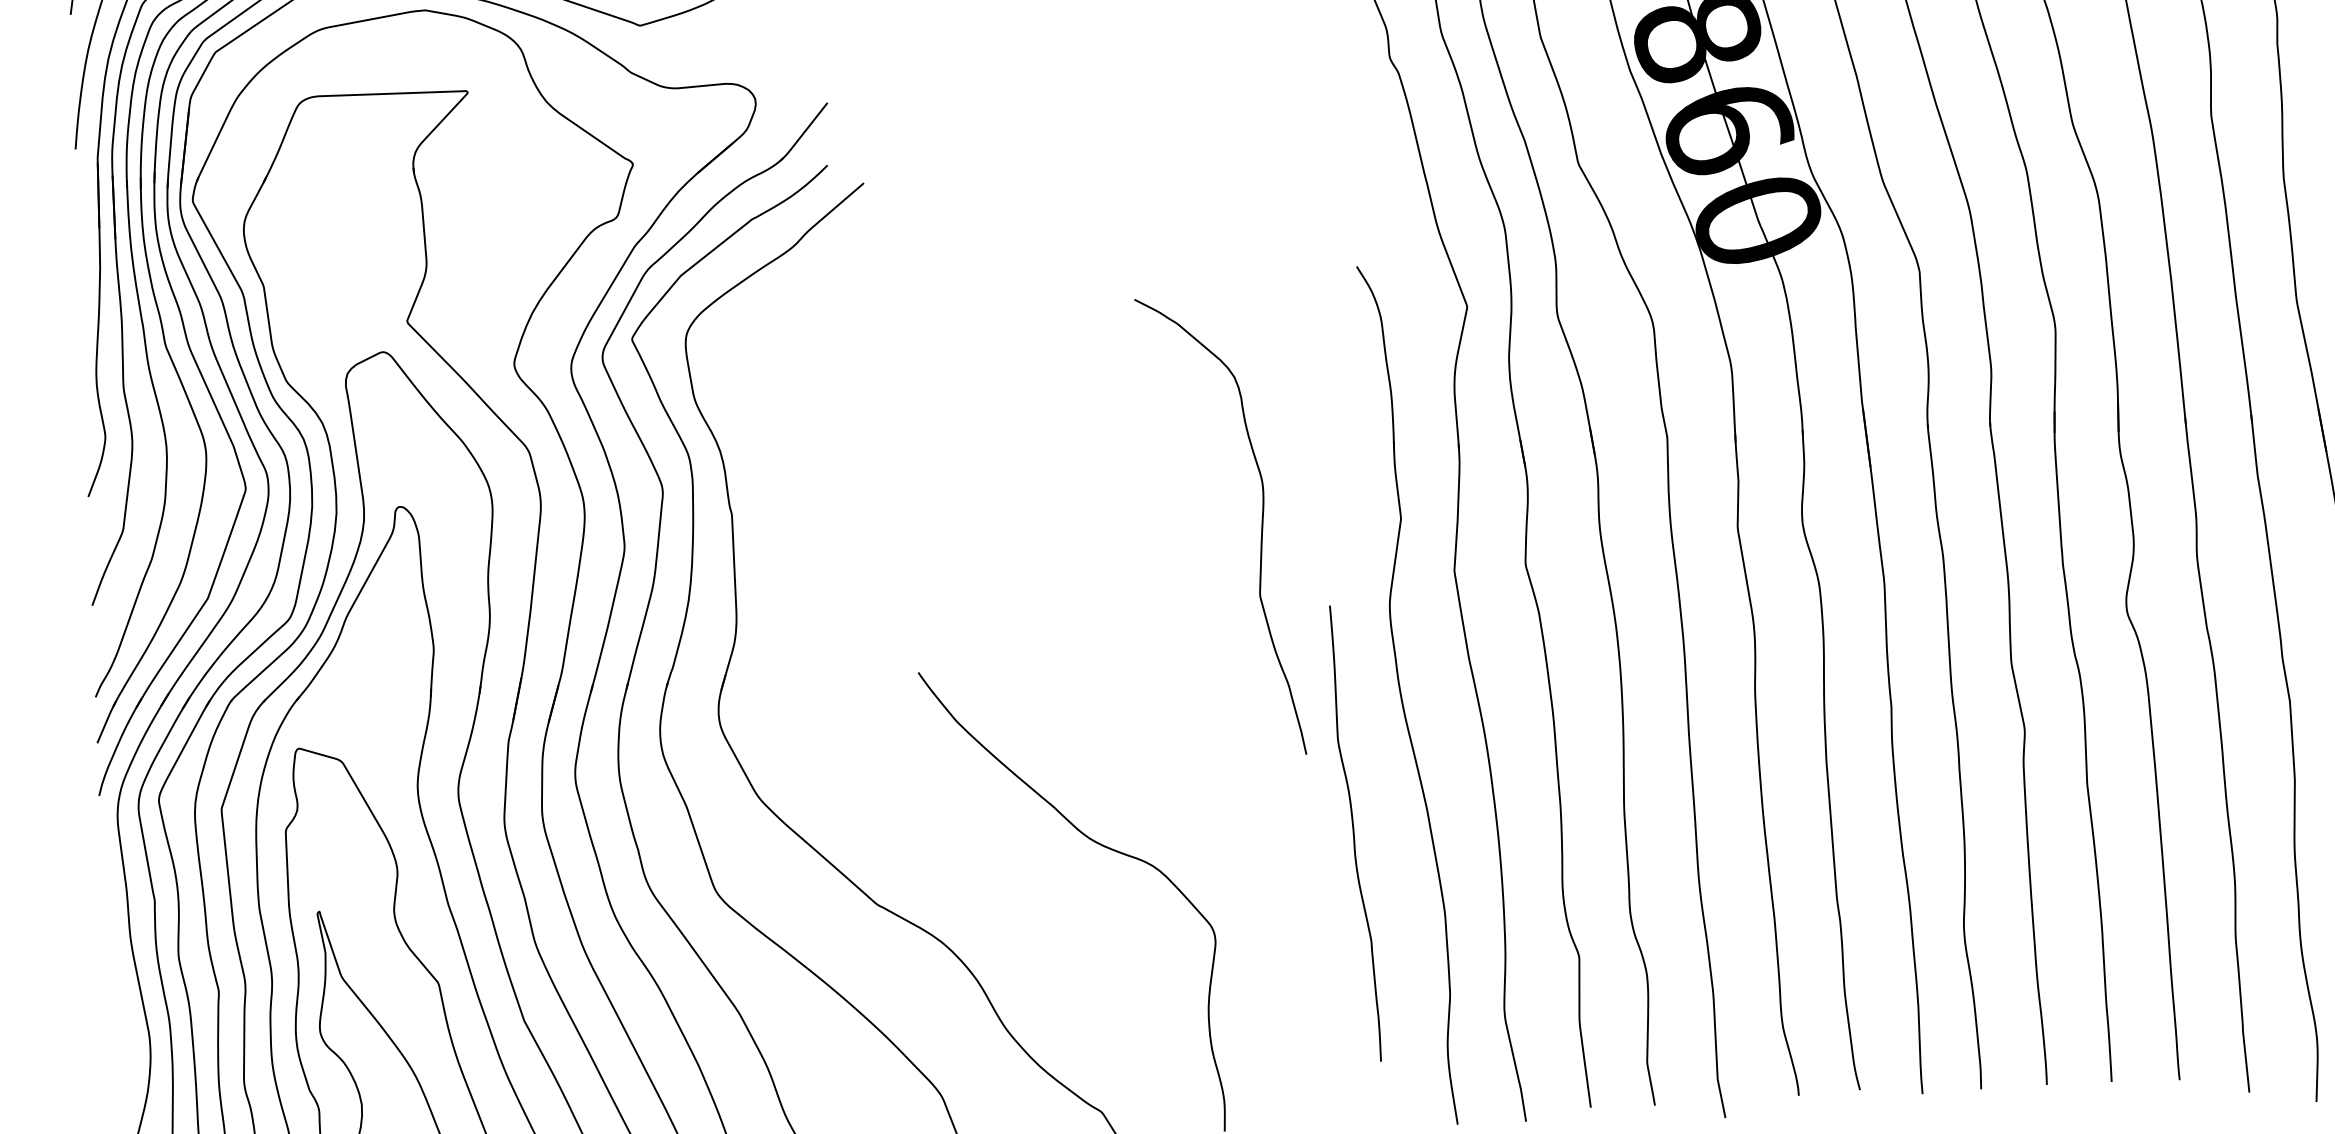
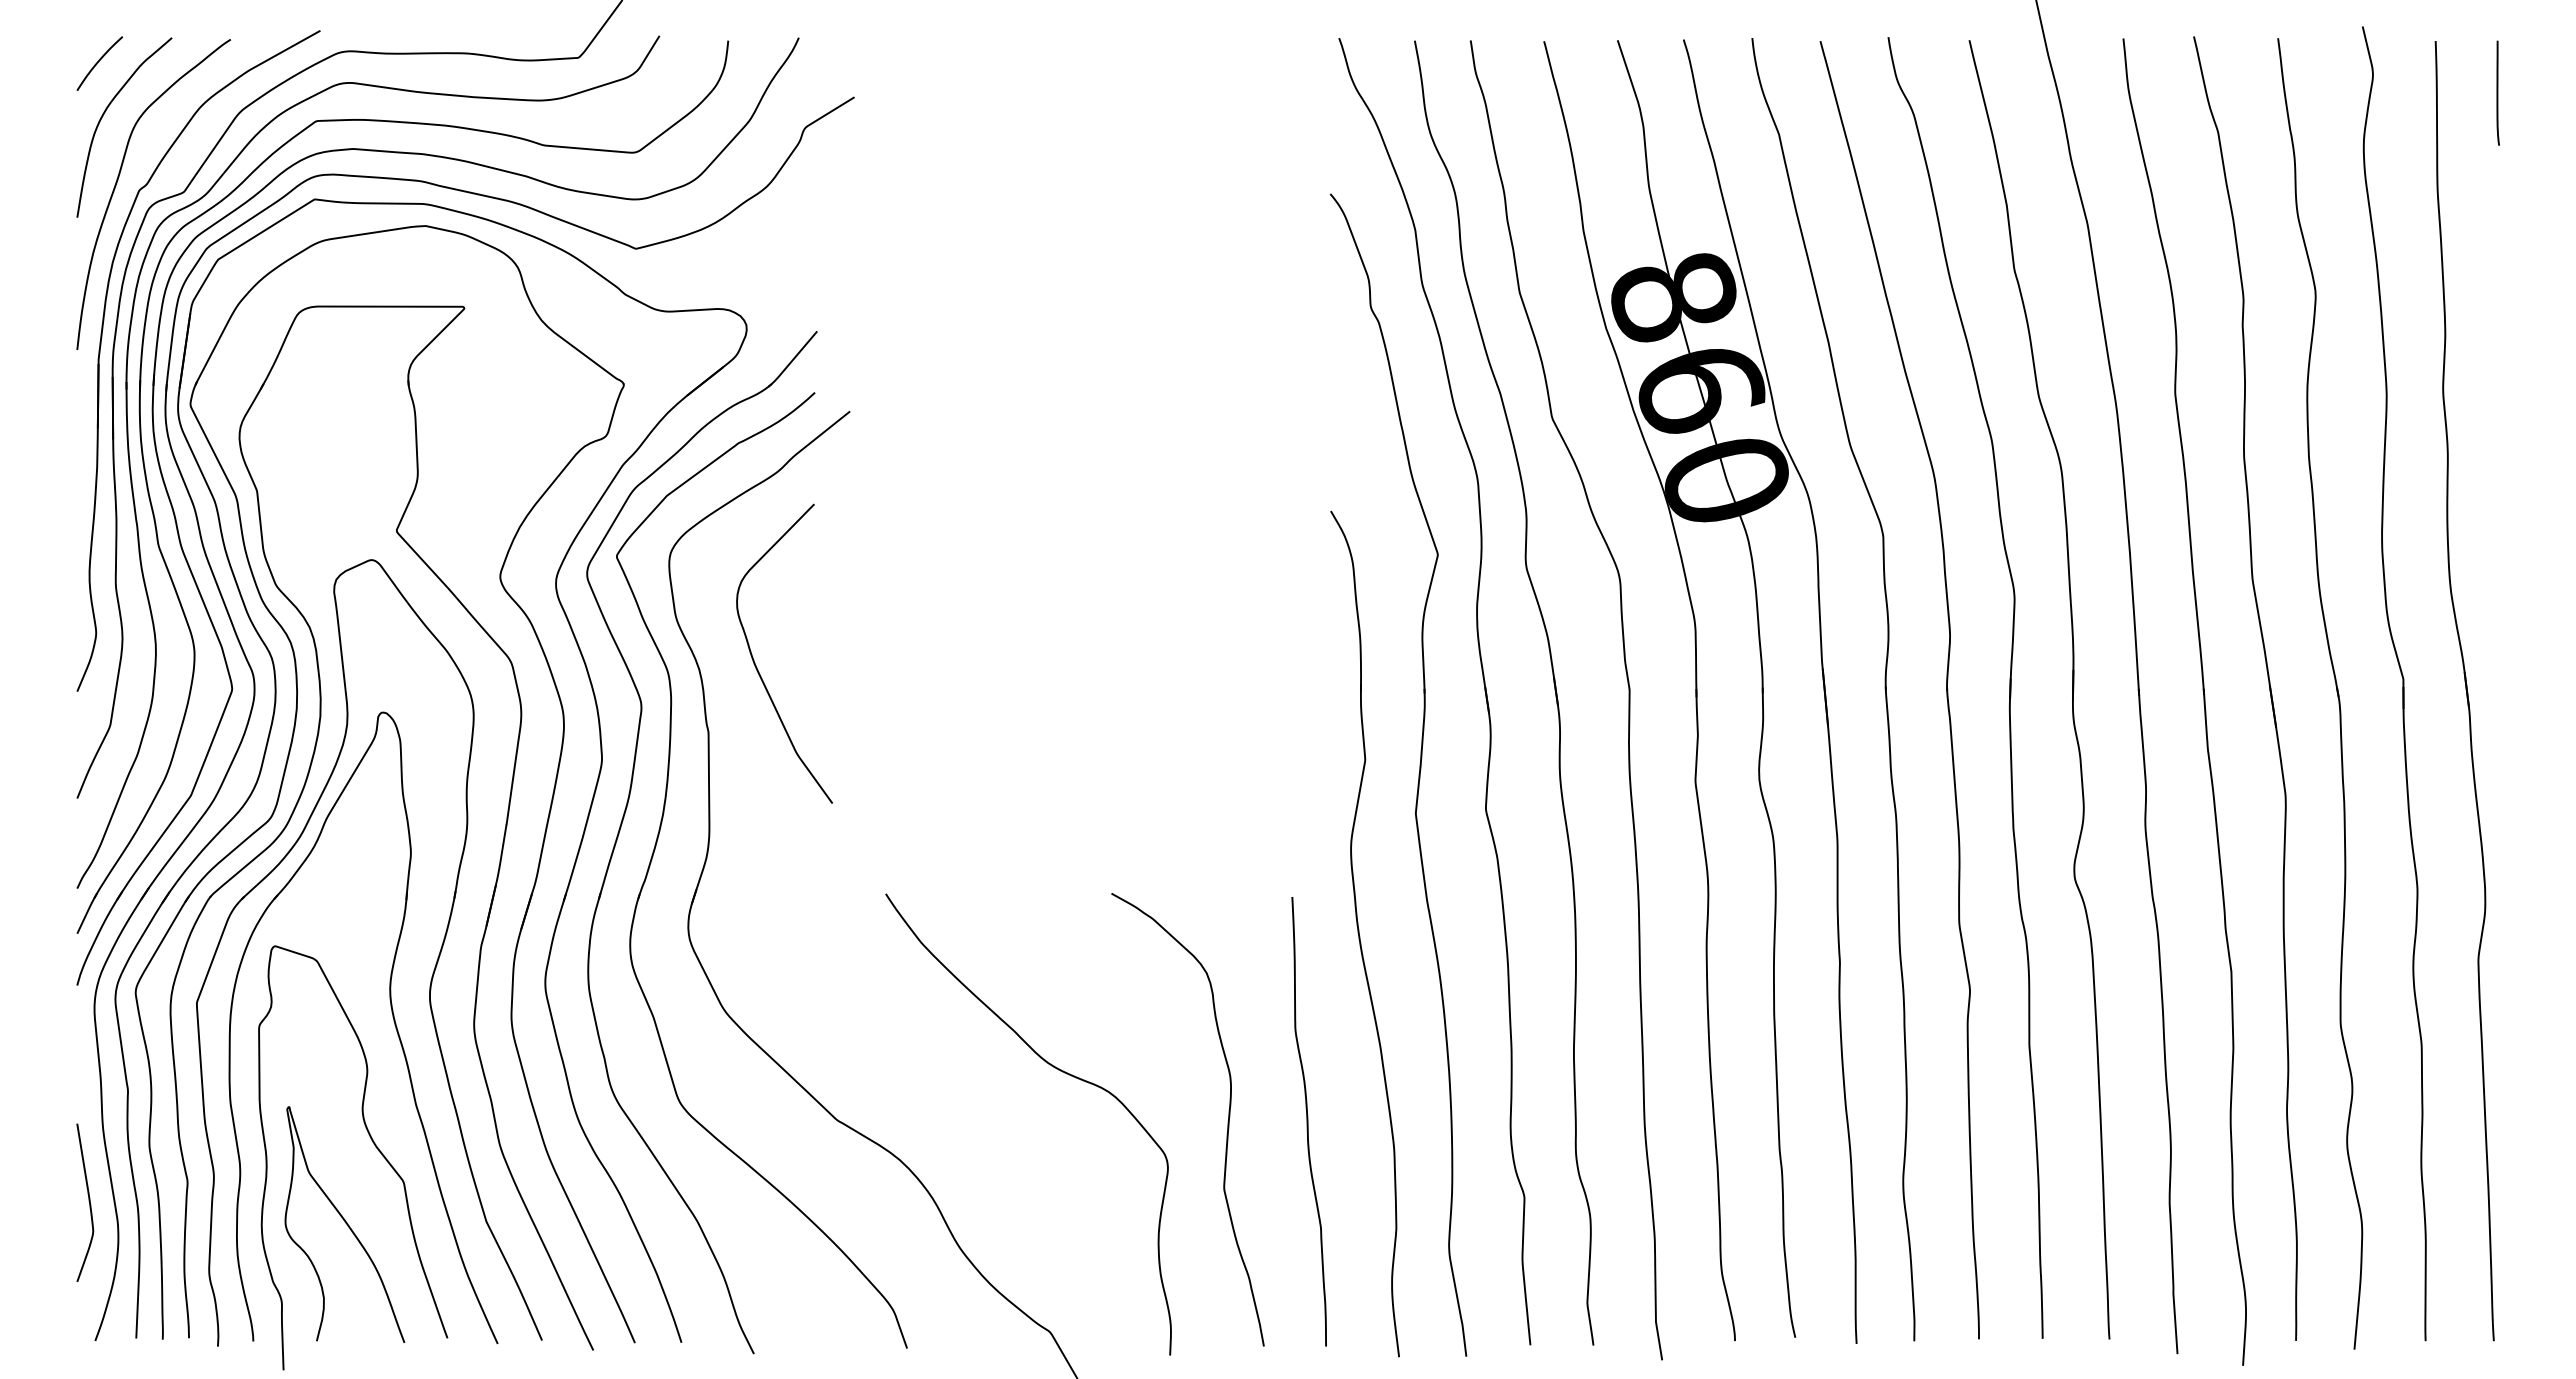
curve: (777, 442) -> (755, 662), added
curve: (1261, 527) -> (1227, 1121), moved
curve: (1354, 833) -> (1308, 1121), moved
curve: (118, 1015) -> (88, 1201), added

